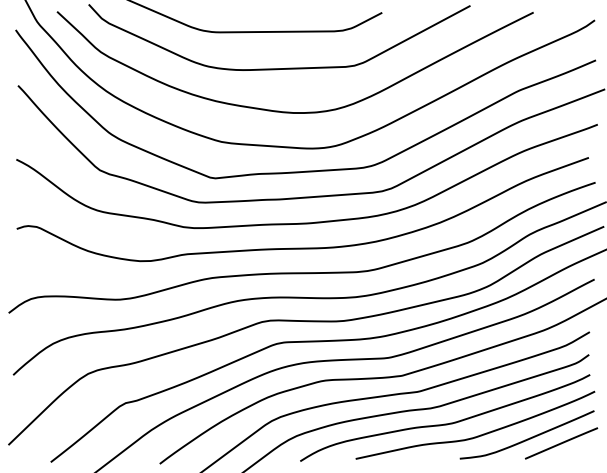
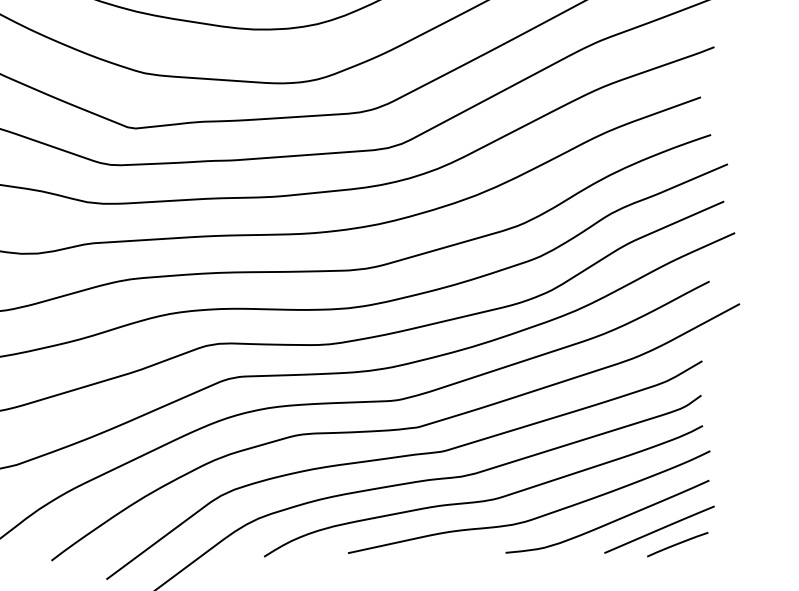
line: (573, 452) -> (677, 543), added

